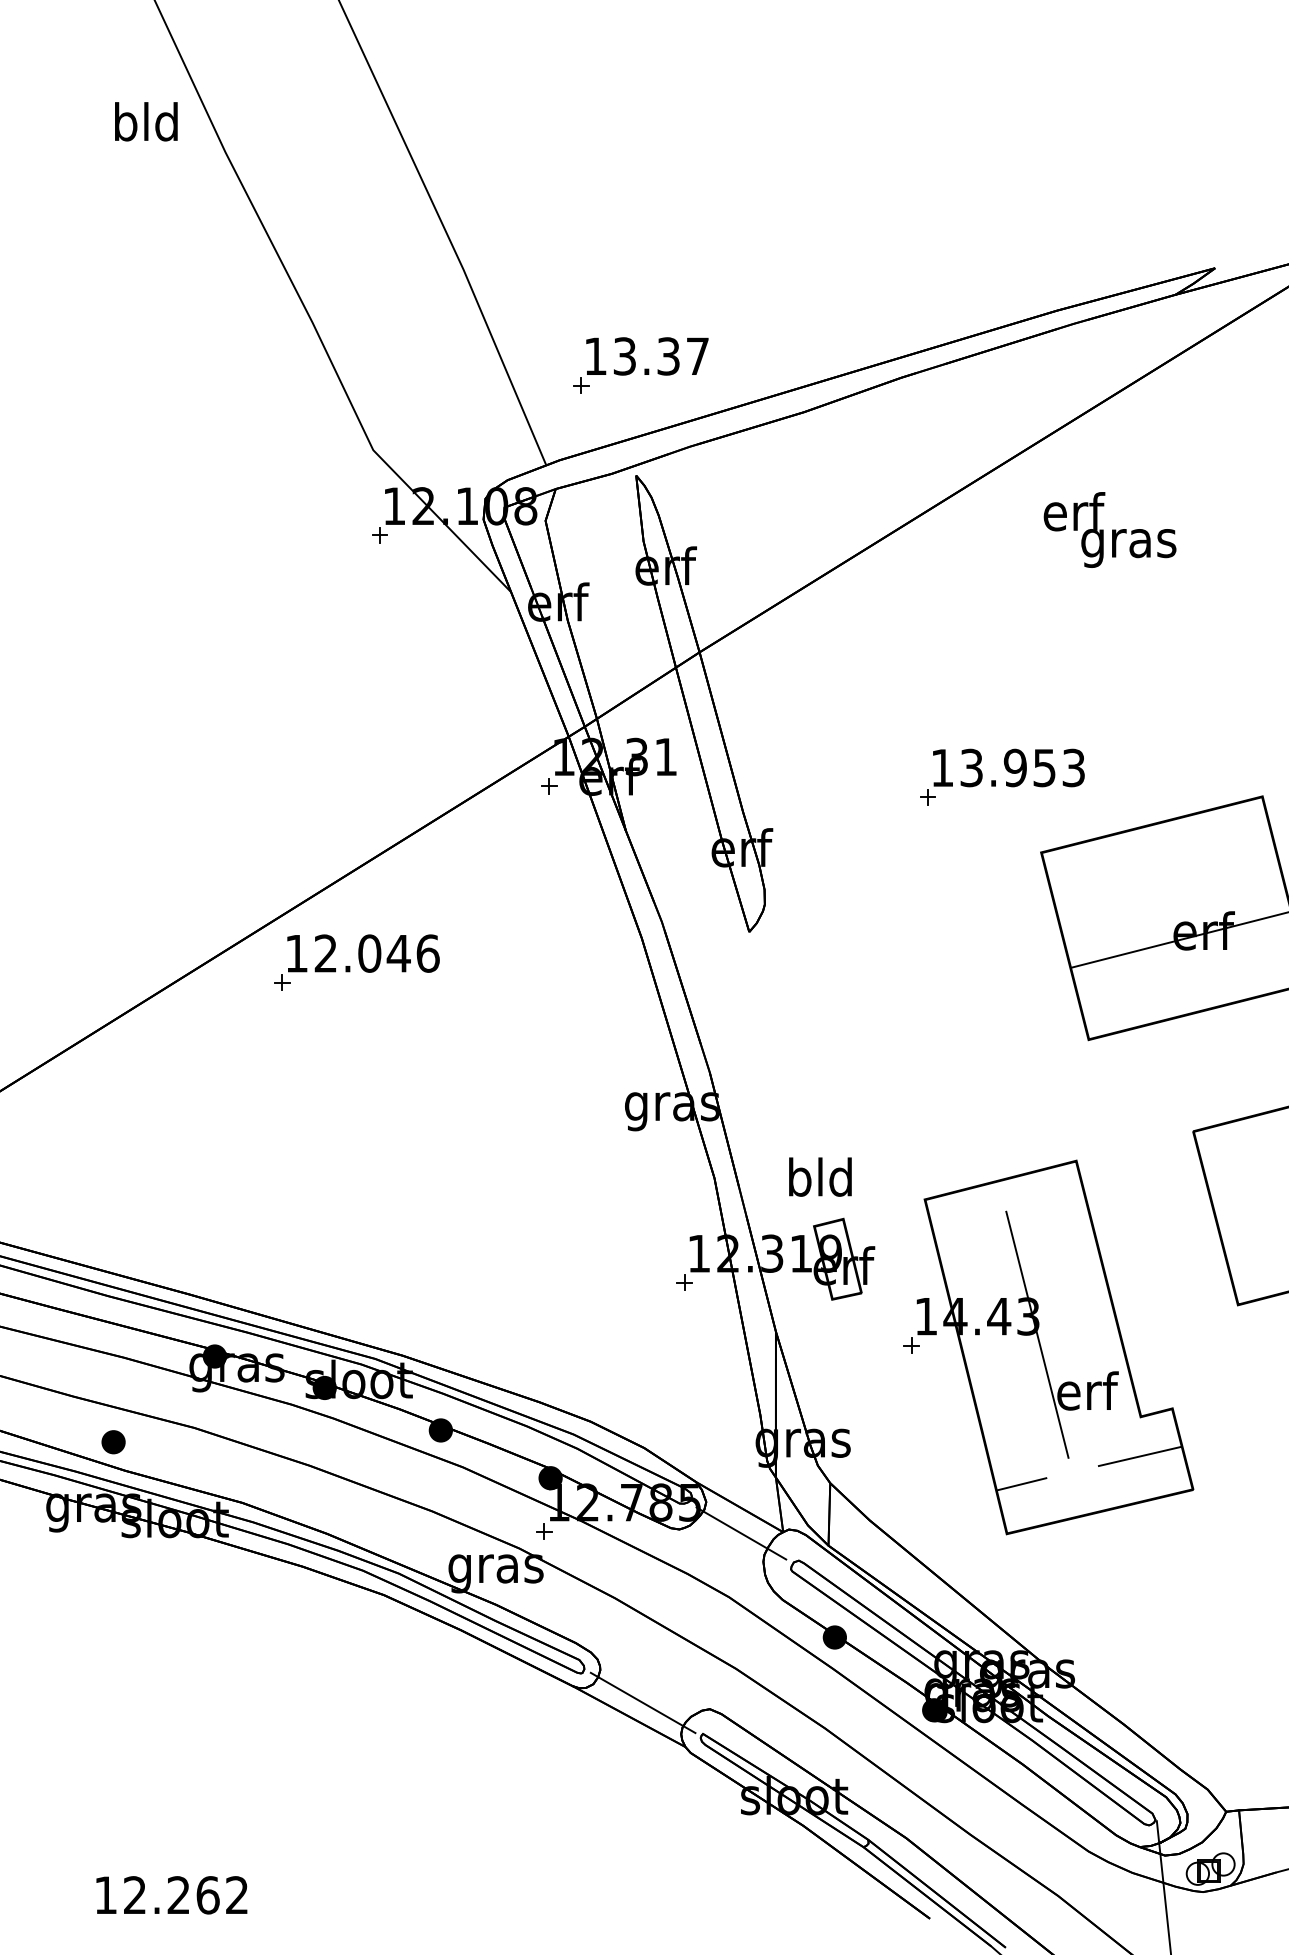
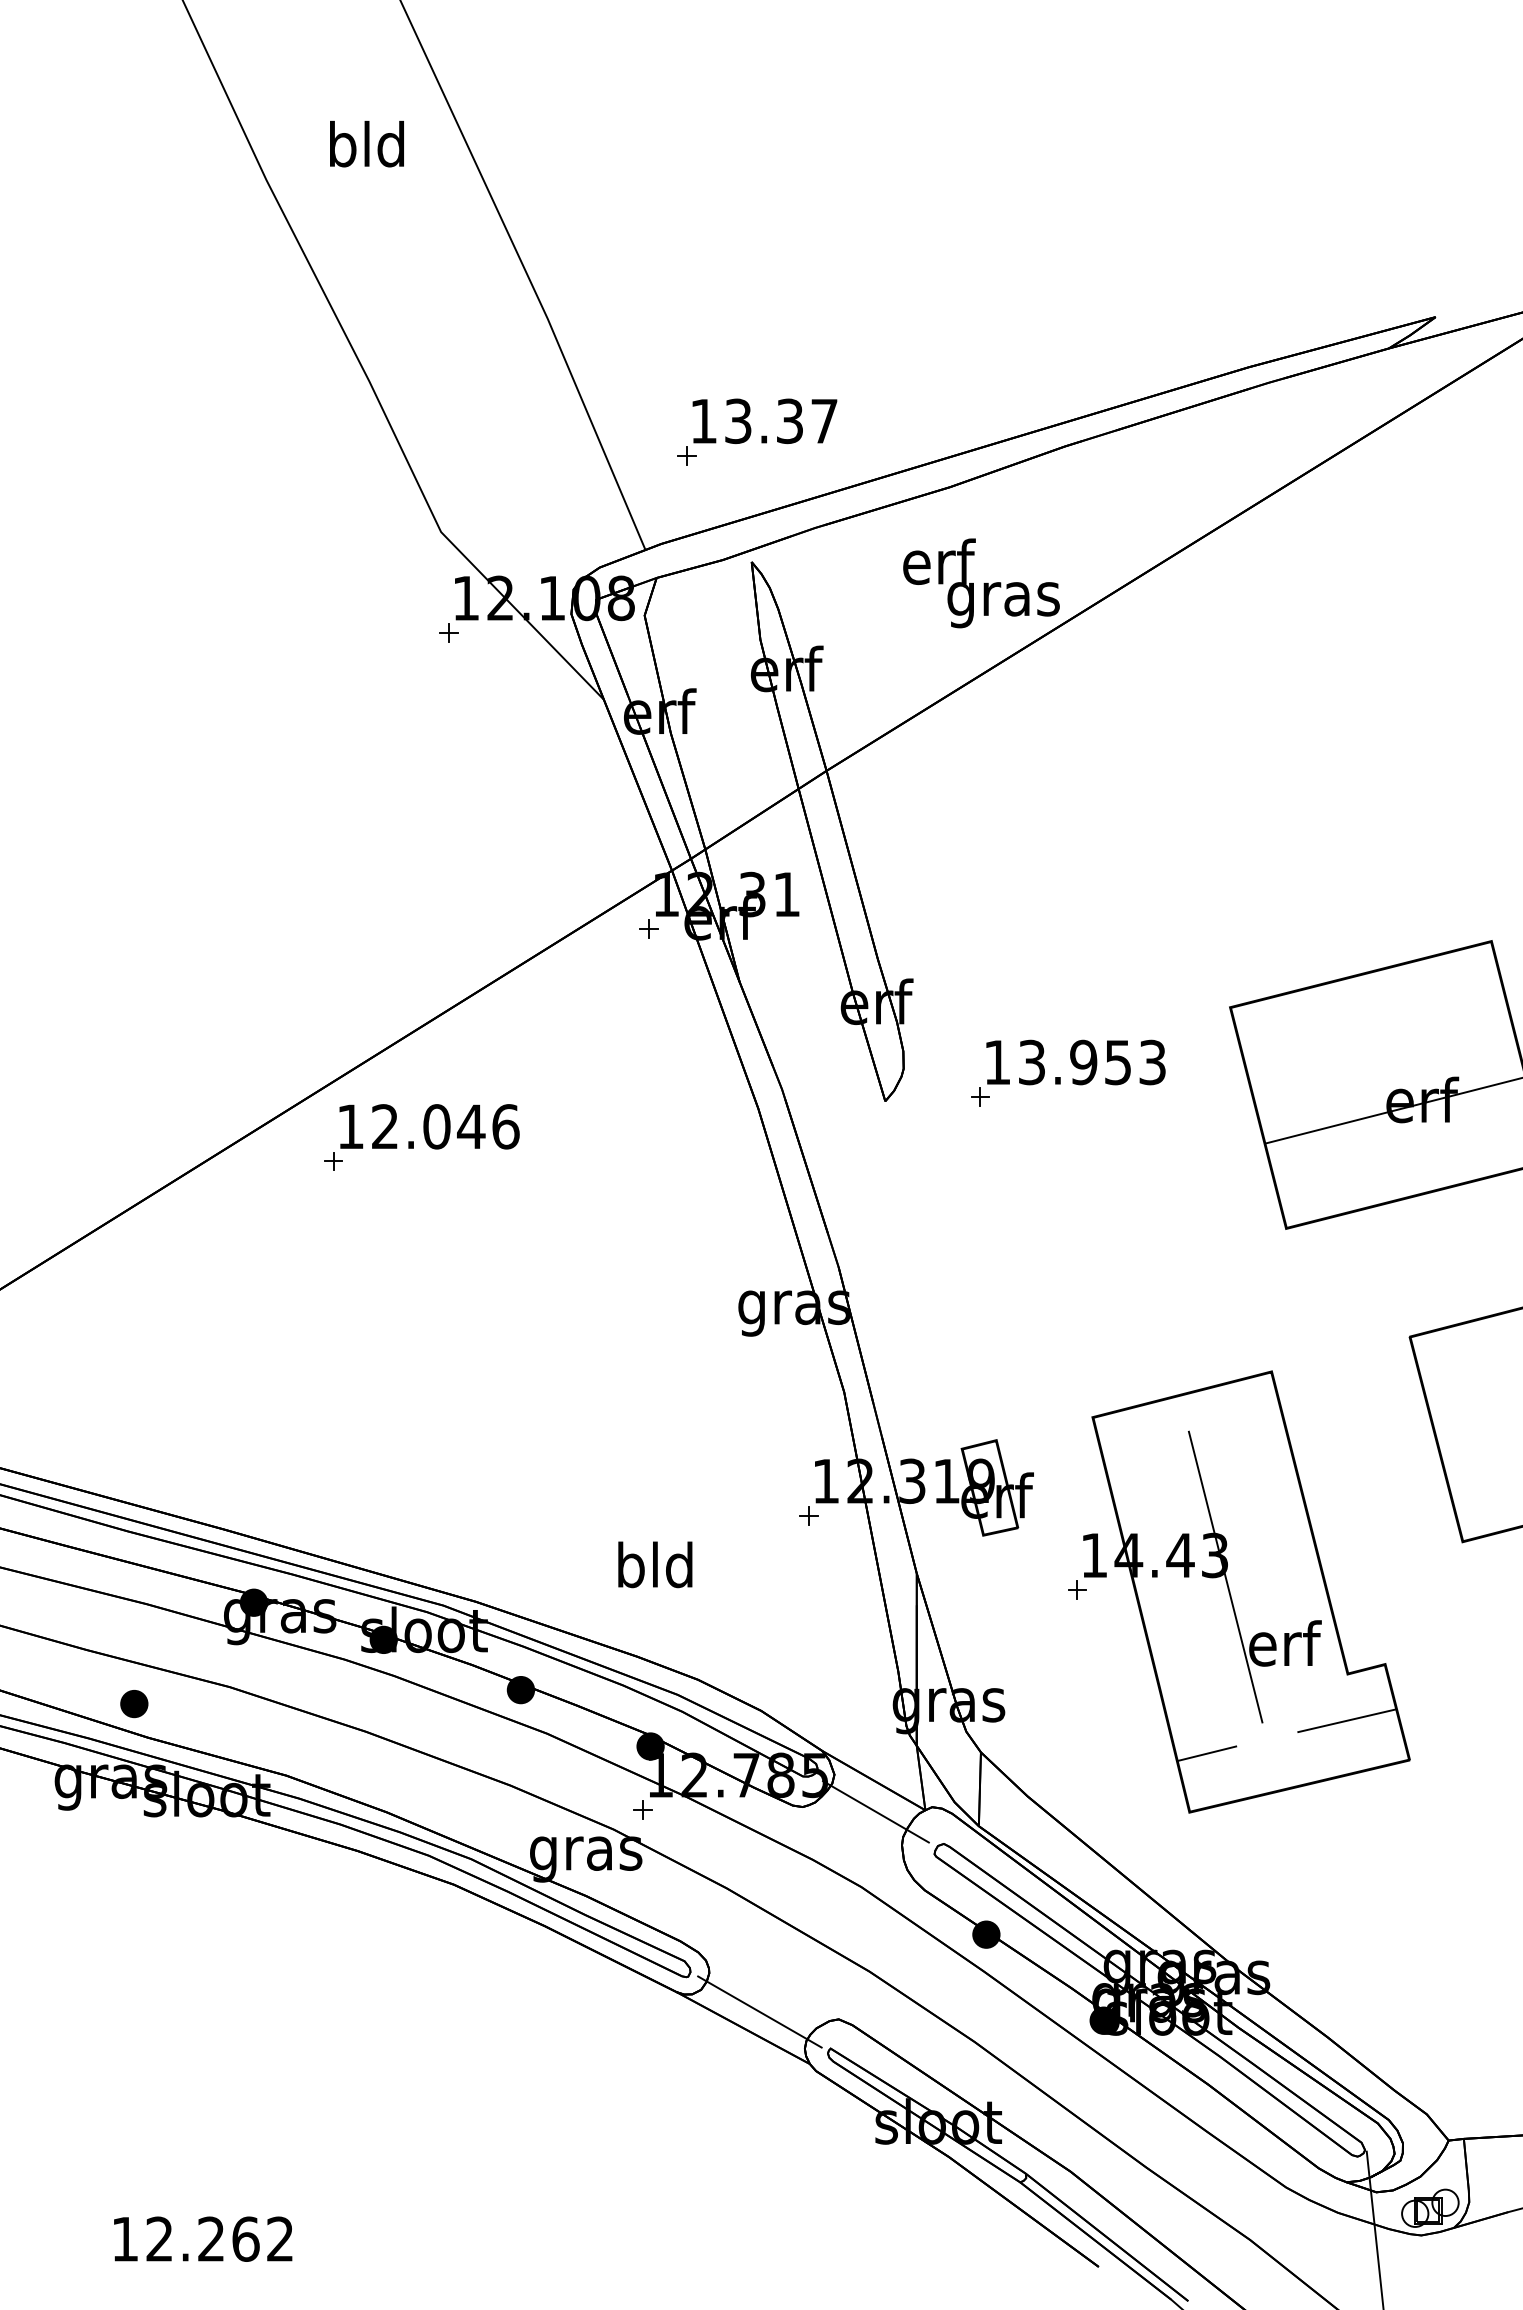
text: (145, 122) -> (366, 144), moved
text: (1110, 530) -> (981, 583), moved
part: (1005, 781) -> (1072, 1078), moved
text: (820, 1176) -> (655, 1564), moved

